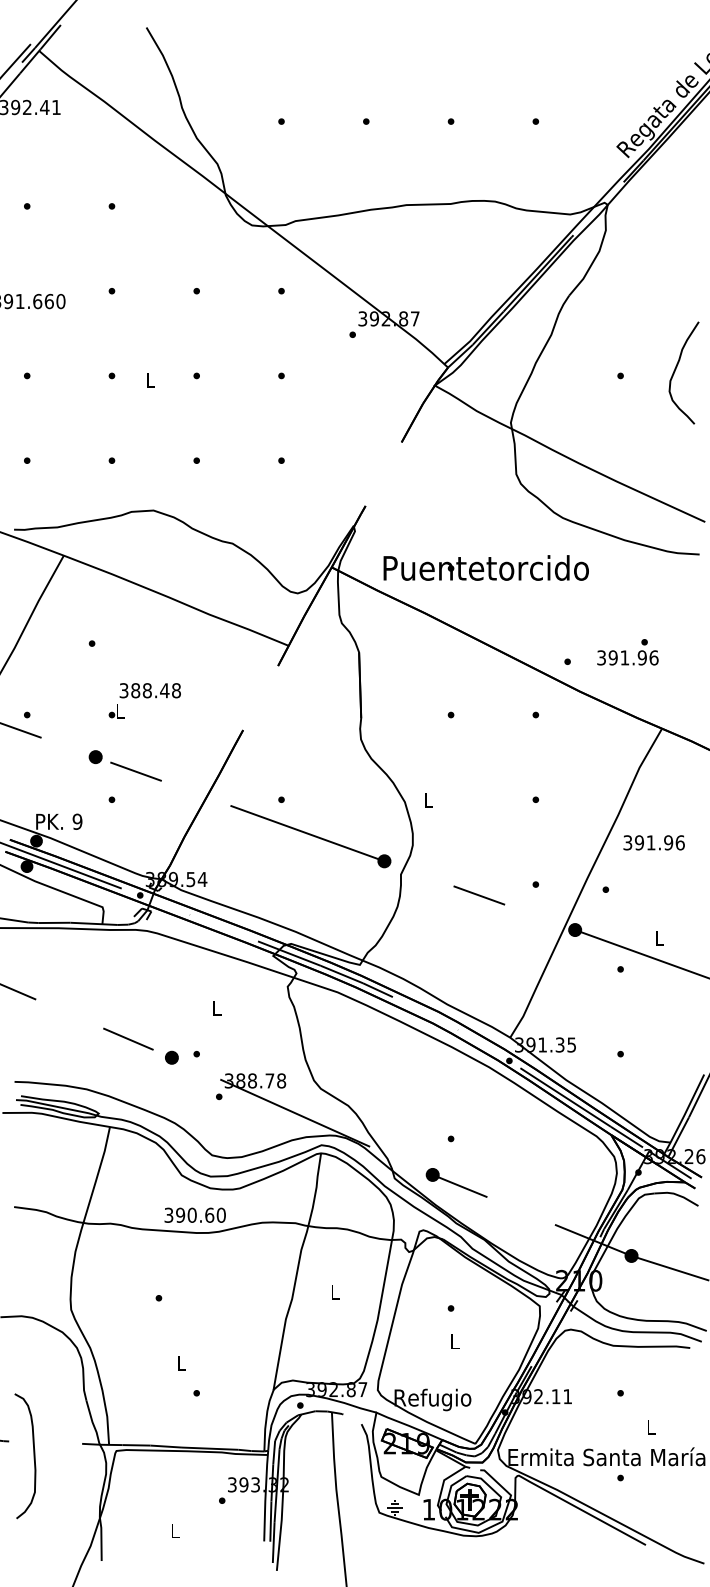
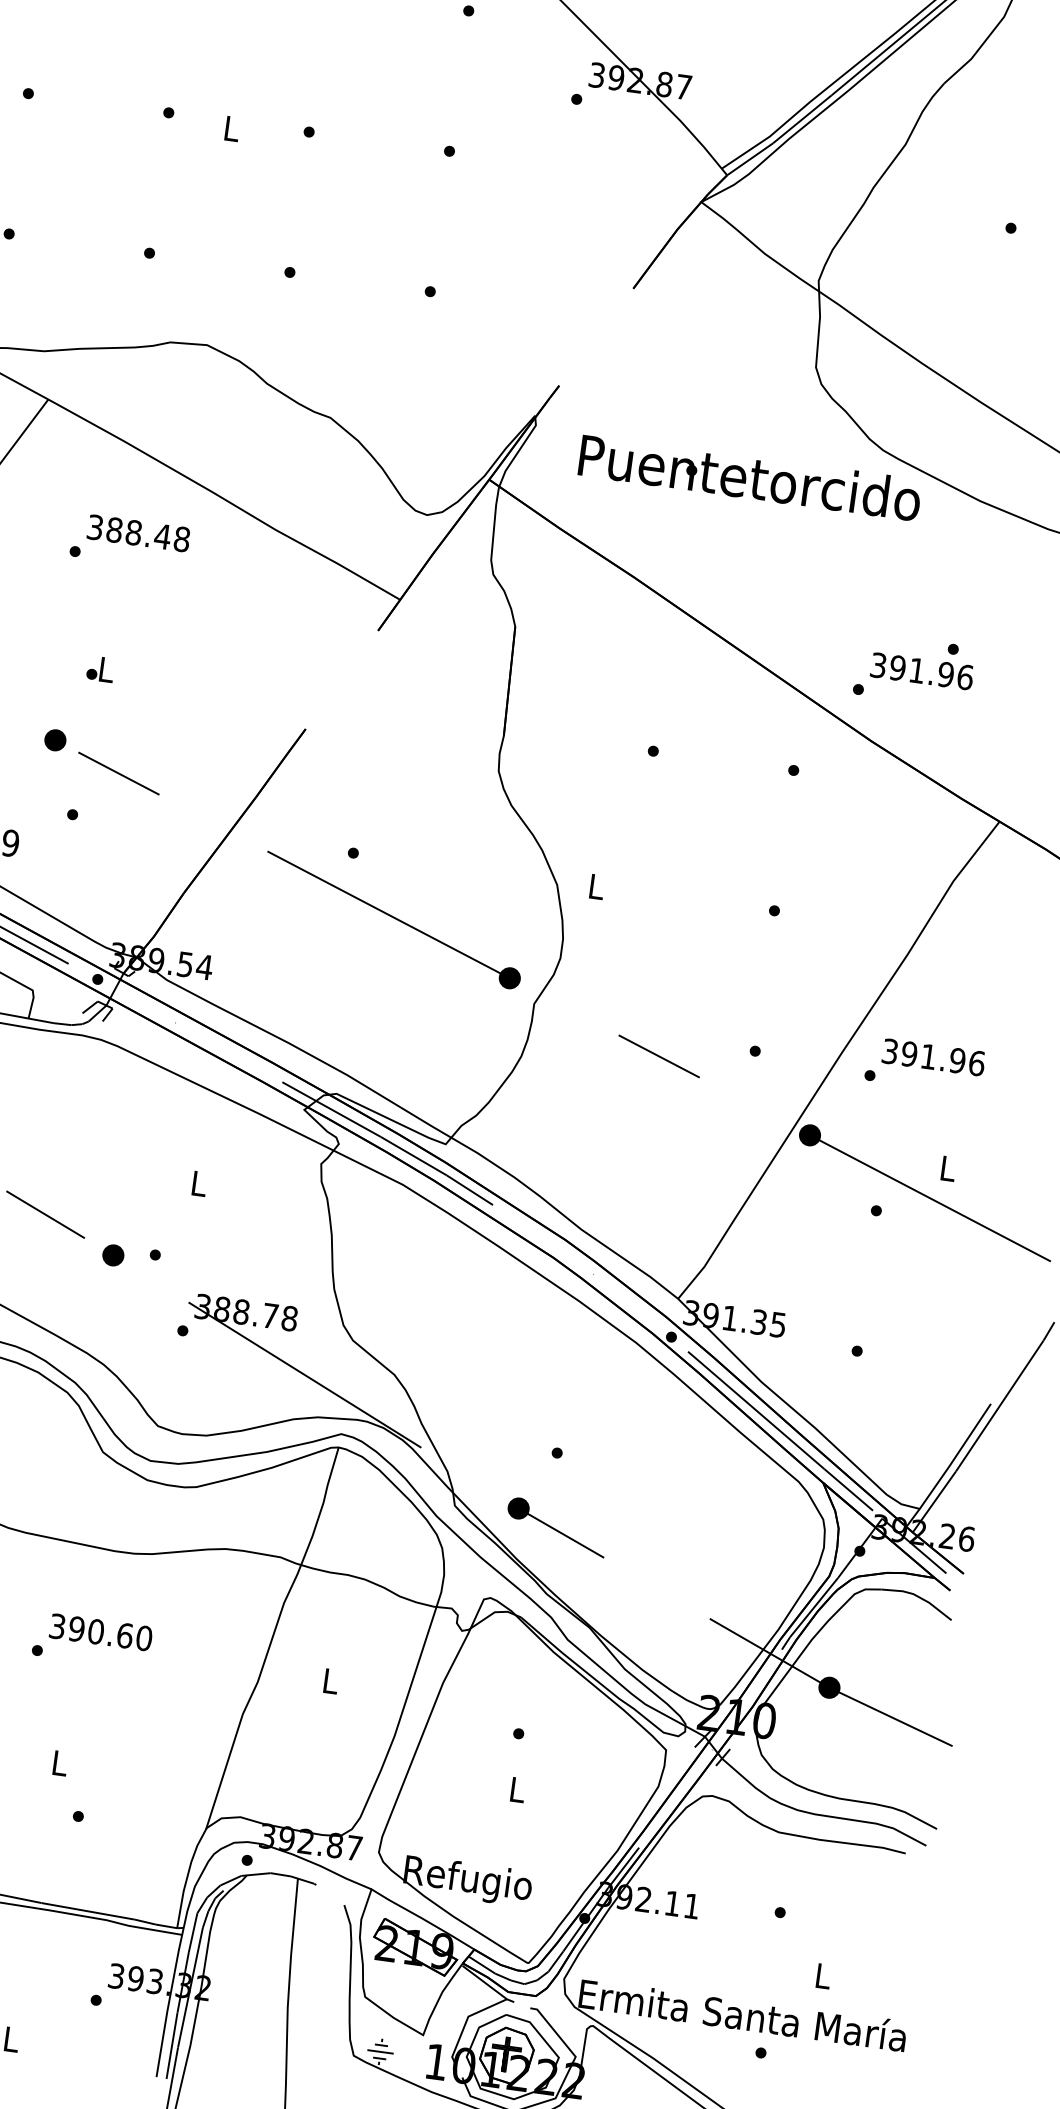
text: (485, 567) -> (749, 476), moved
text: (627, 652) -> (922, 662), moved
text: (149, 690) -> (137, 532), moved
text: (653, 842) -> (932, 1056), moved
text: (194, 1214) -> (100, 1630), moved

